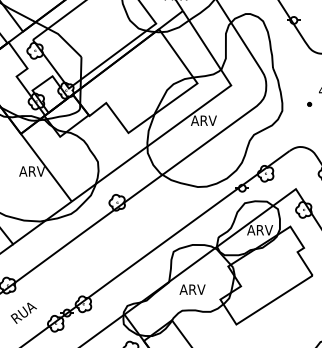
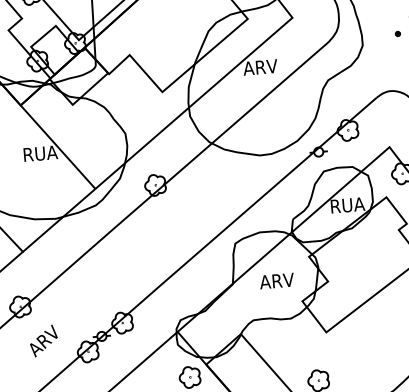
text: (32, 171) -> (40, 153), ARV -> RUA
text: (260, 230) -> (347, 205), ARV -> RUA
text: (192, 289) -> (276, 280), moved
text: (23, 312) -> (44, 340), RUA -> ARV

